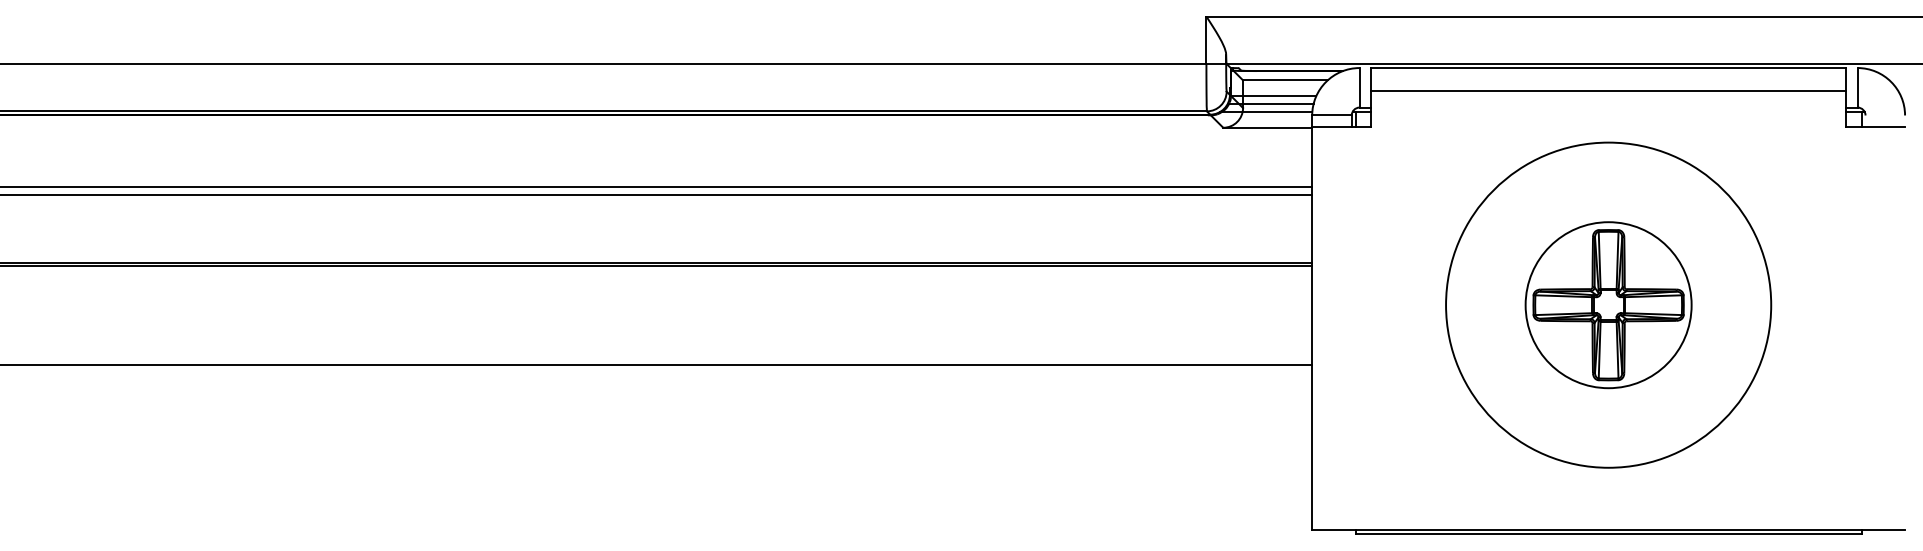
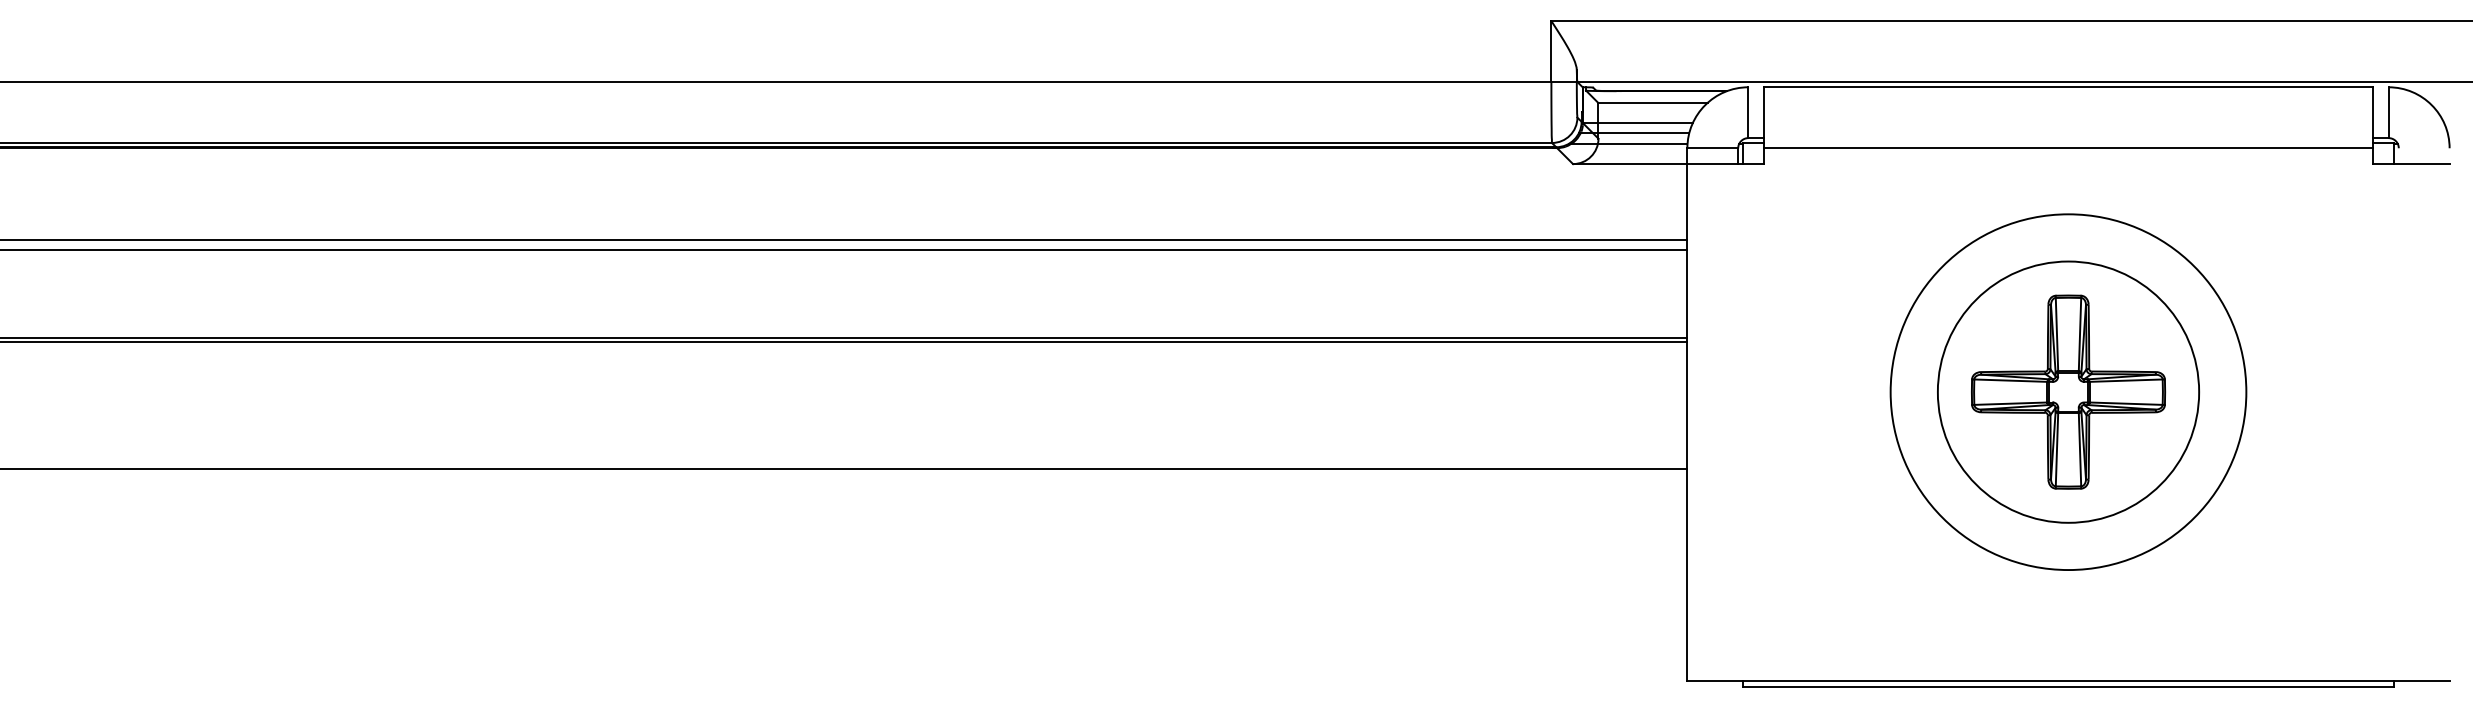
line: (1608, 91) -> (2068, 148), moved
circle: (1608, 304) -> (2068, 391), size x0.62
circle: (1608, 305) -> (2068, 392), size x1.67

